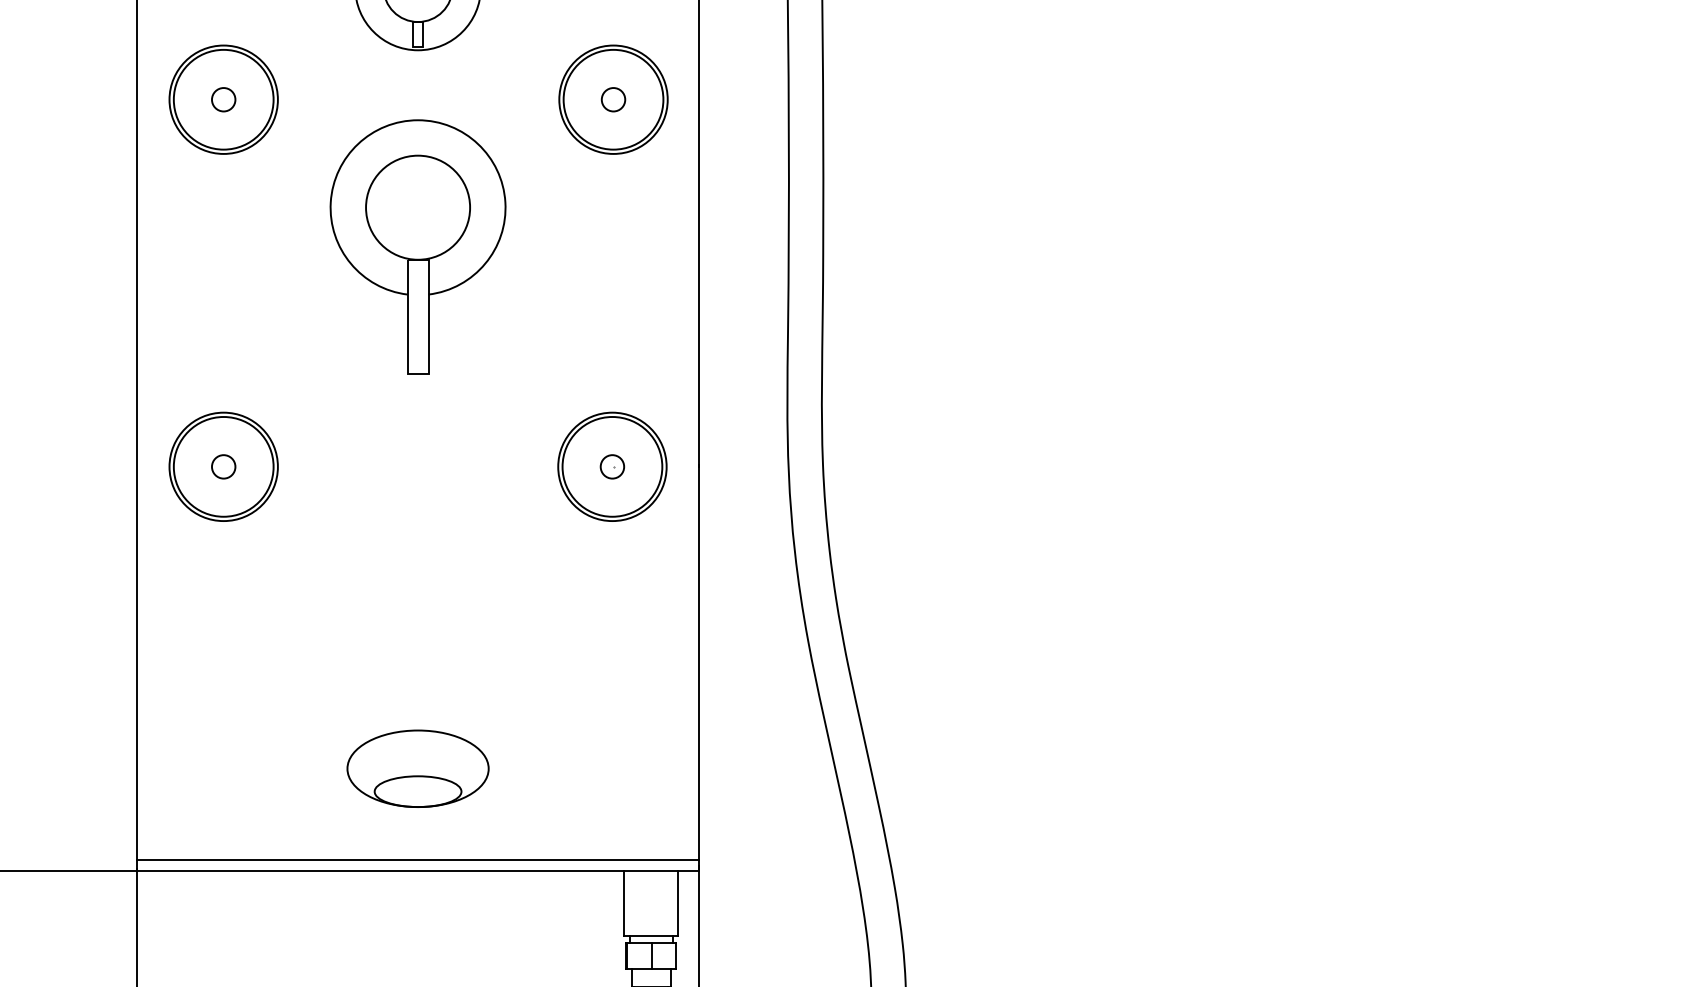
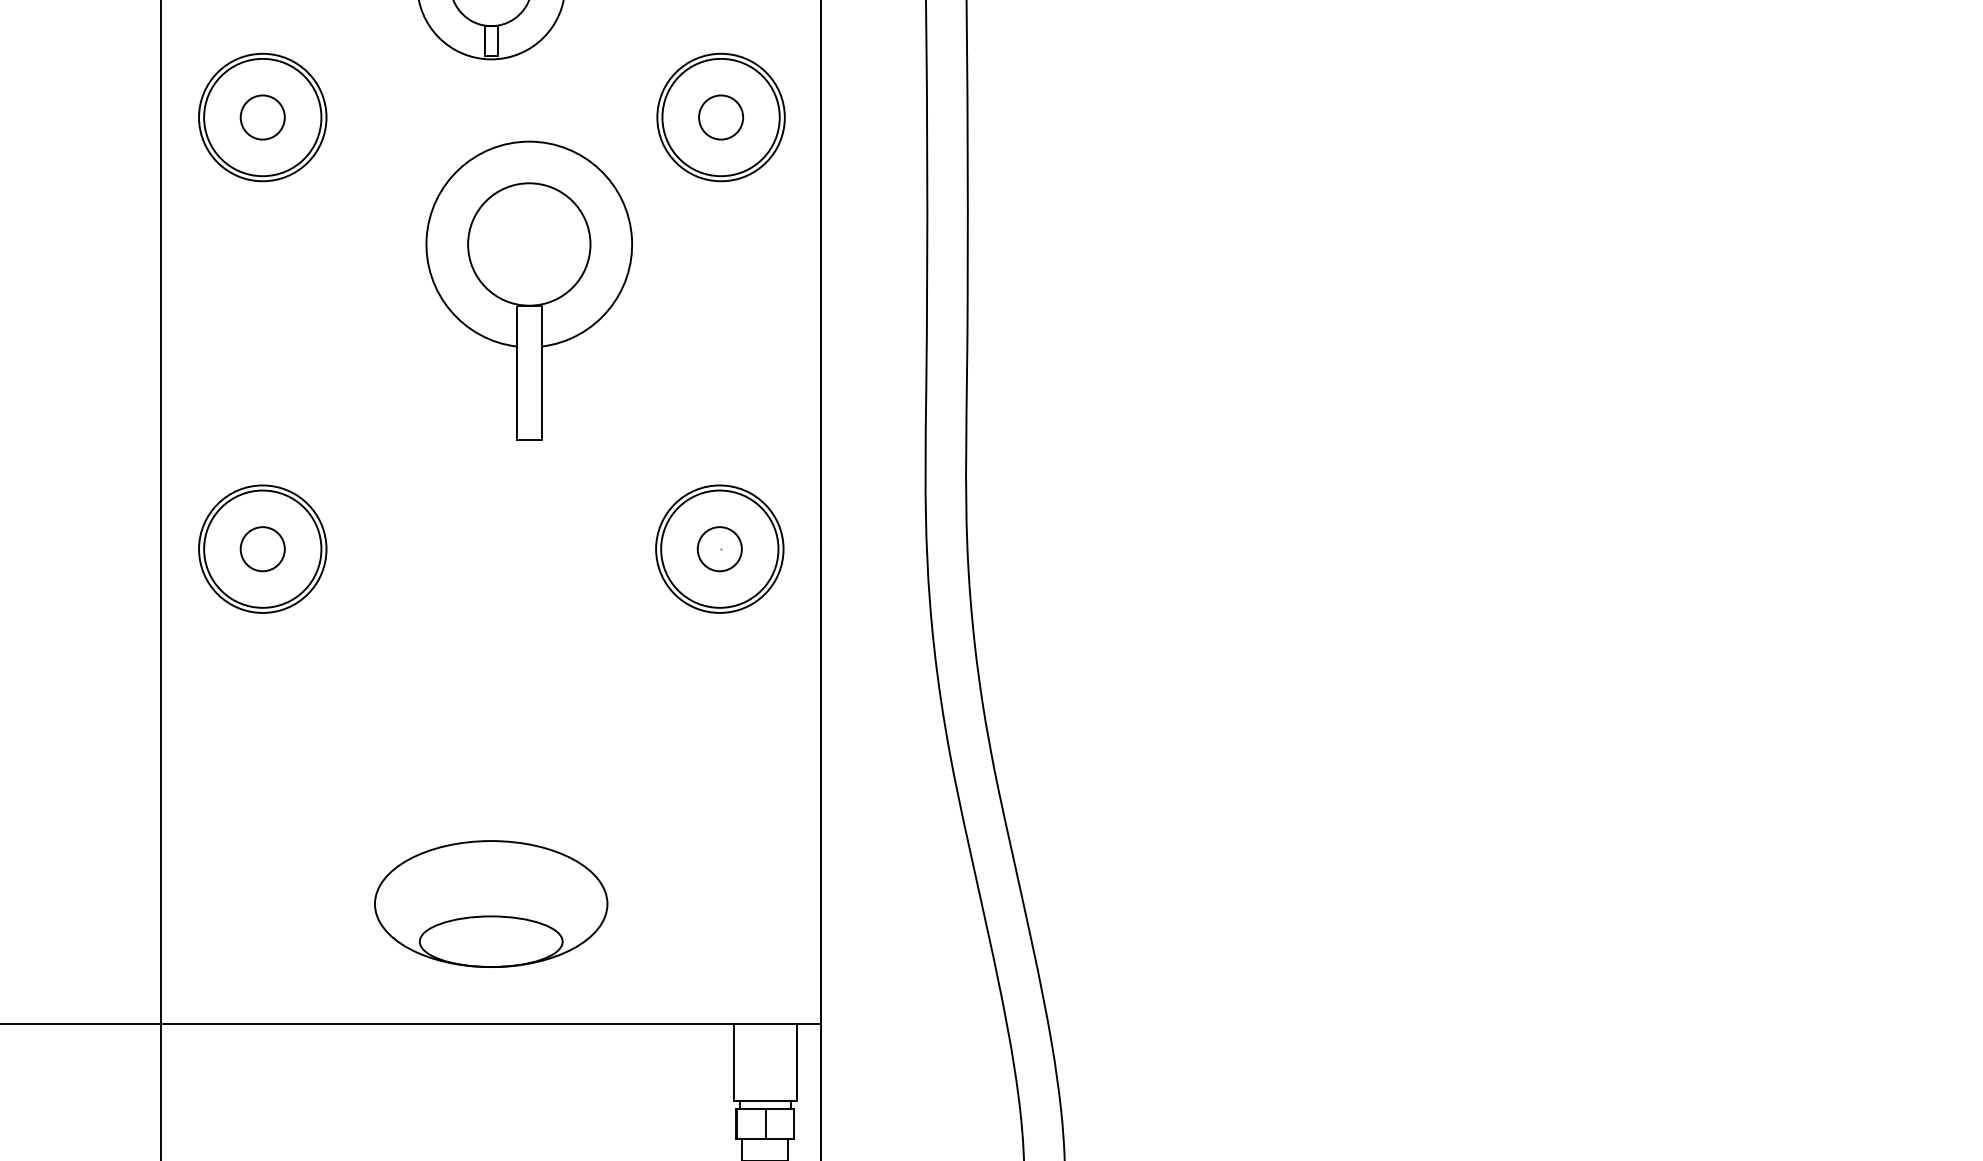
circle: (223, 99) -> (262, 117), size x1.6
circle: (613, 99) -> (720, 117), size x1.6
part: (418, 246) -> (529, 290), moved
circle: (223, 466) -> (262, 548), size x1.6
circle: (612, 466) -> (719, 548), size x1.6
part: (418, 769) -> (491, 904), size x1.4
line: (418, 860) -> (491, 1011), removed

